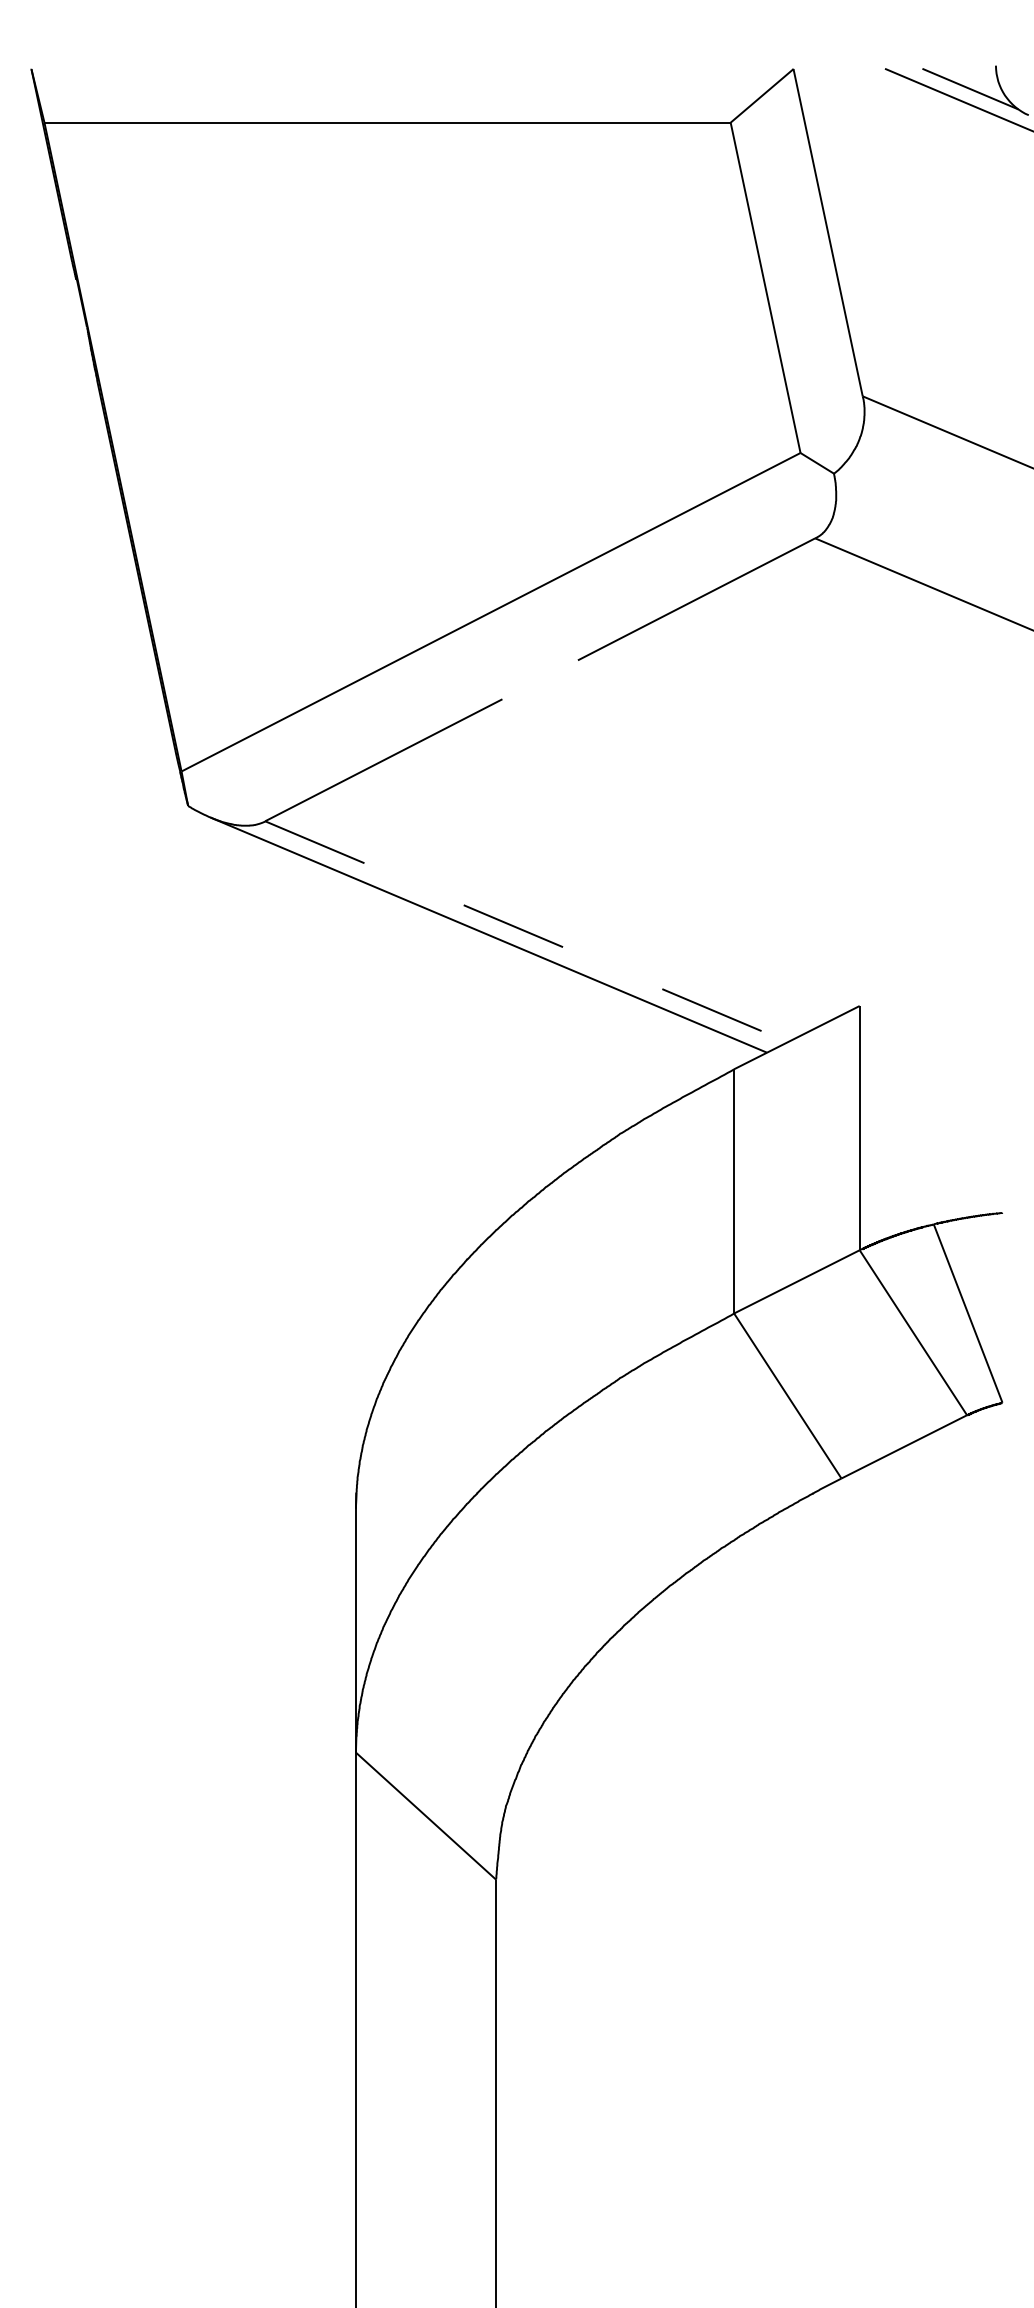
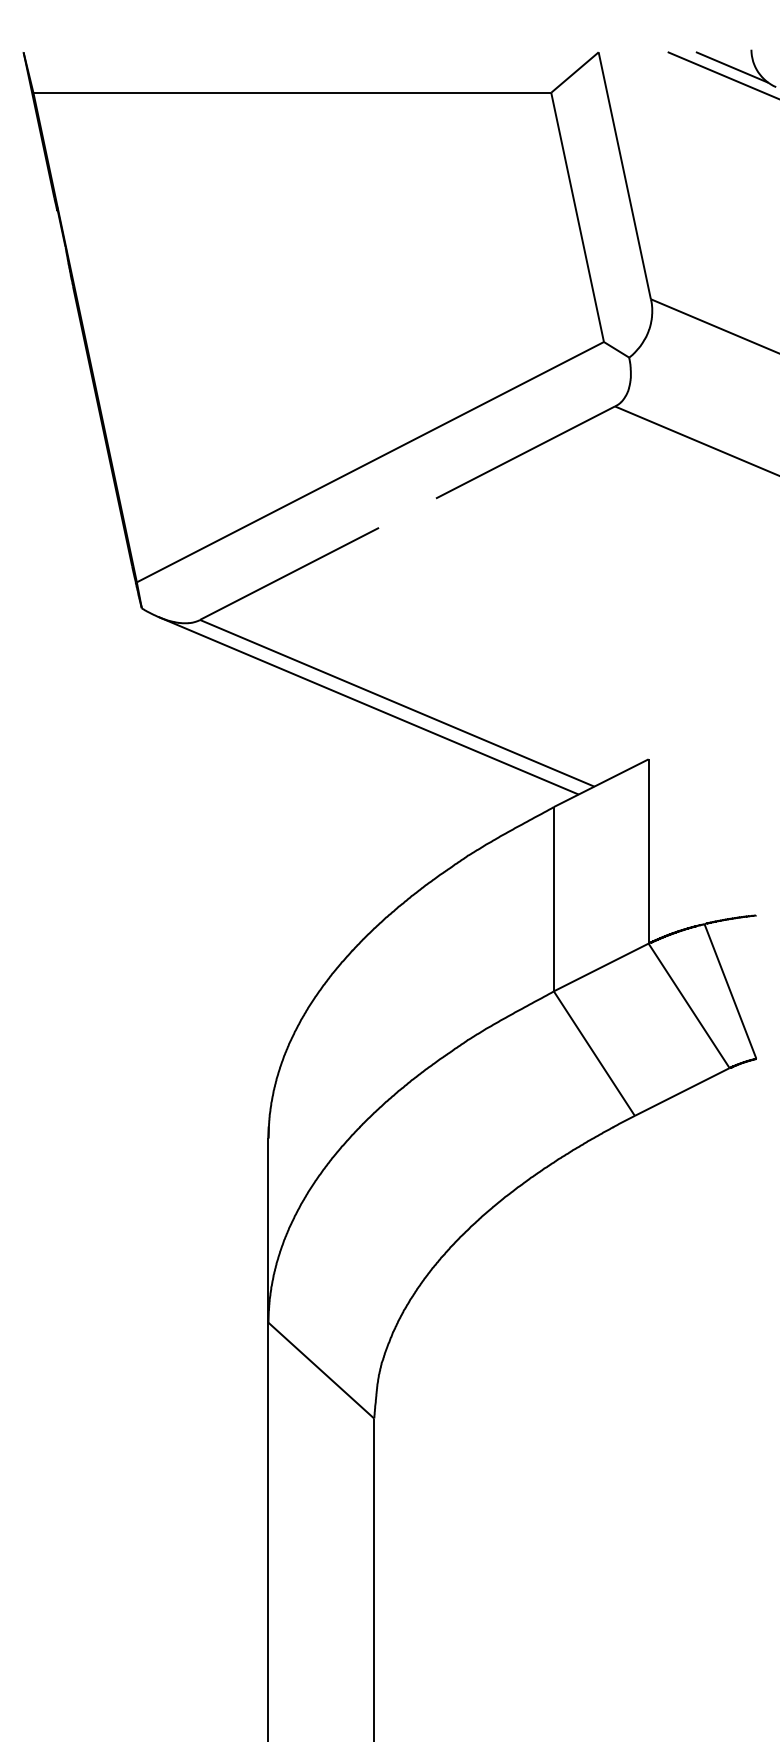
line: (526, 932) -> (397, 703), dashed -> solid

